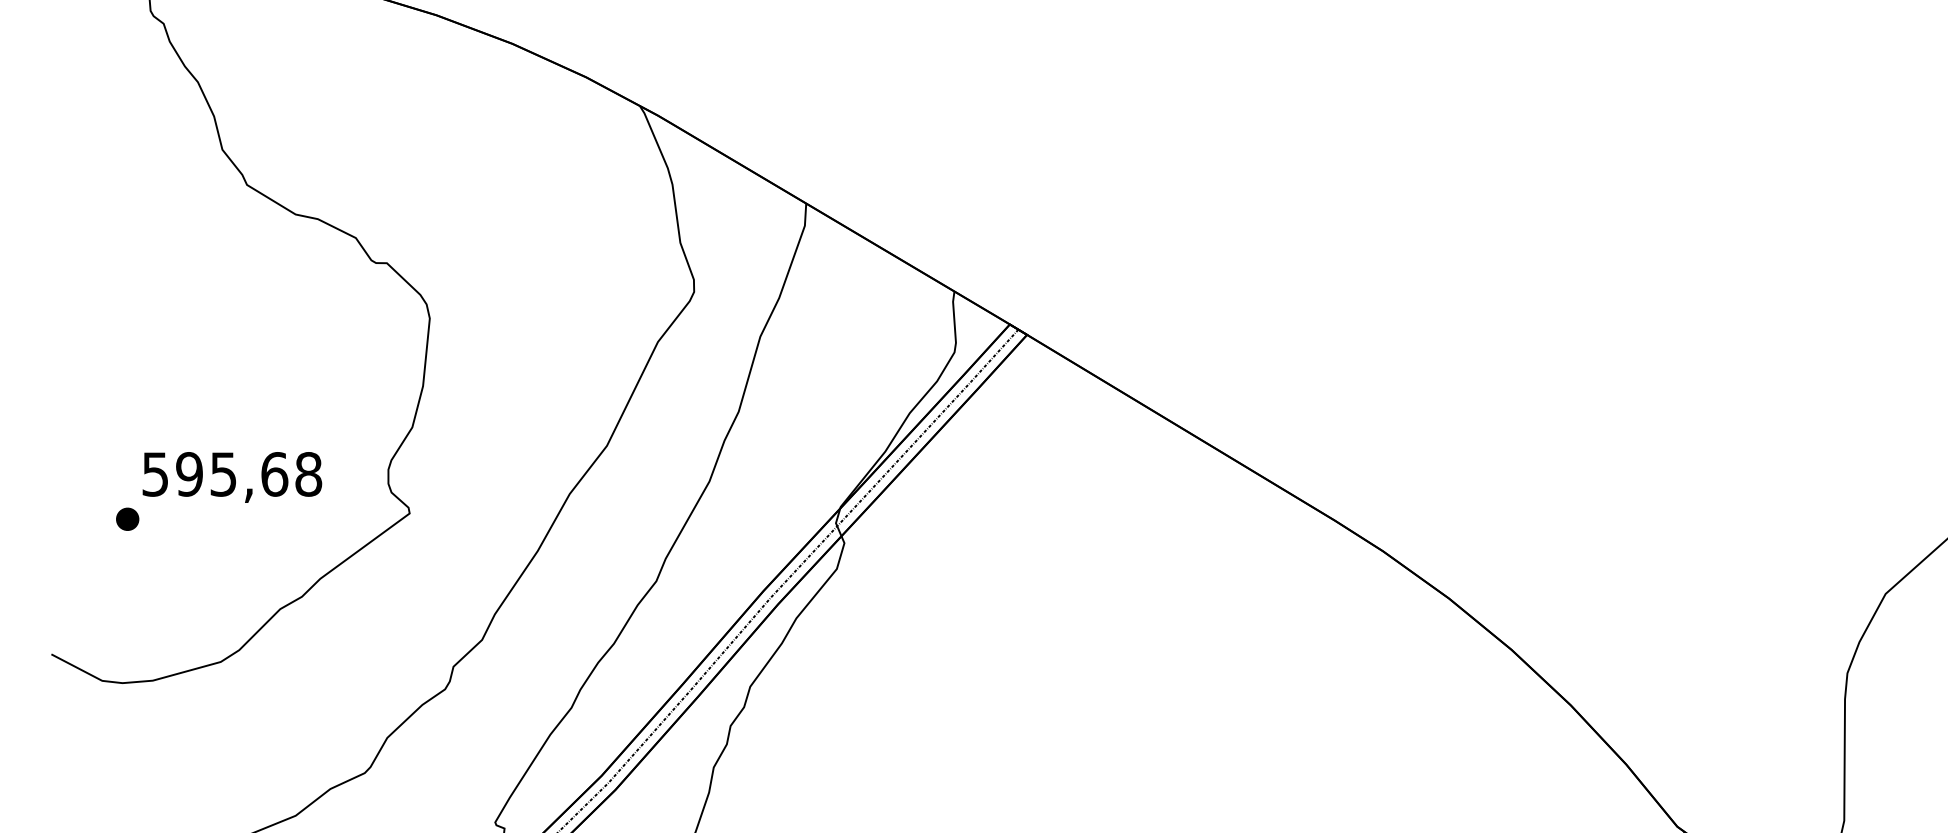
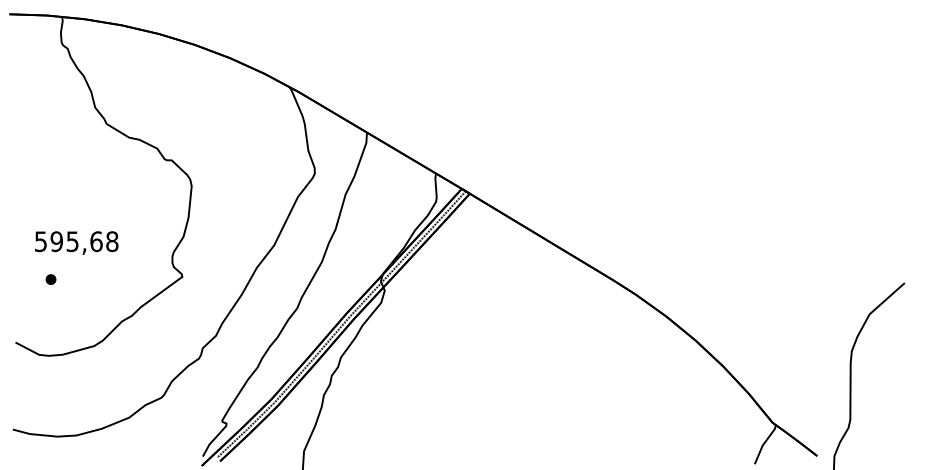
text: (231, 476) -> (76, 242), moved

